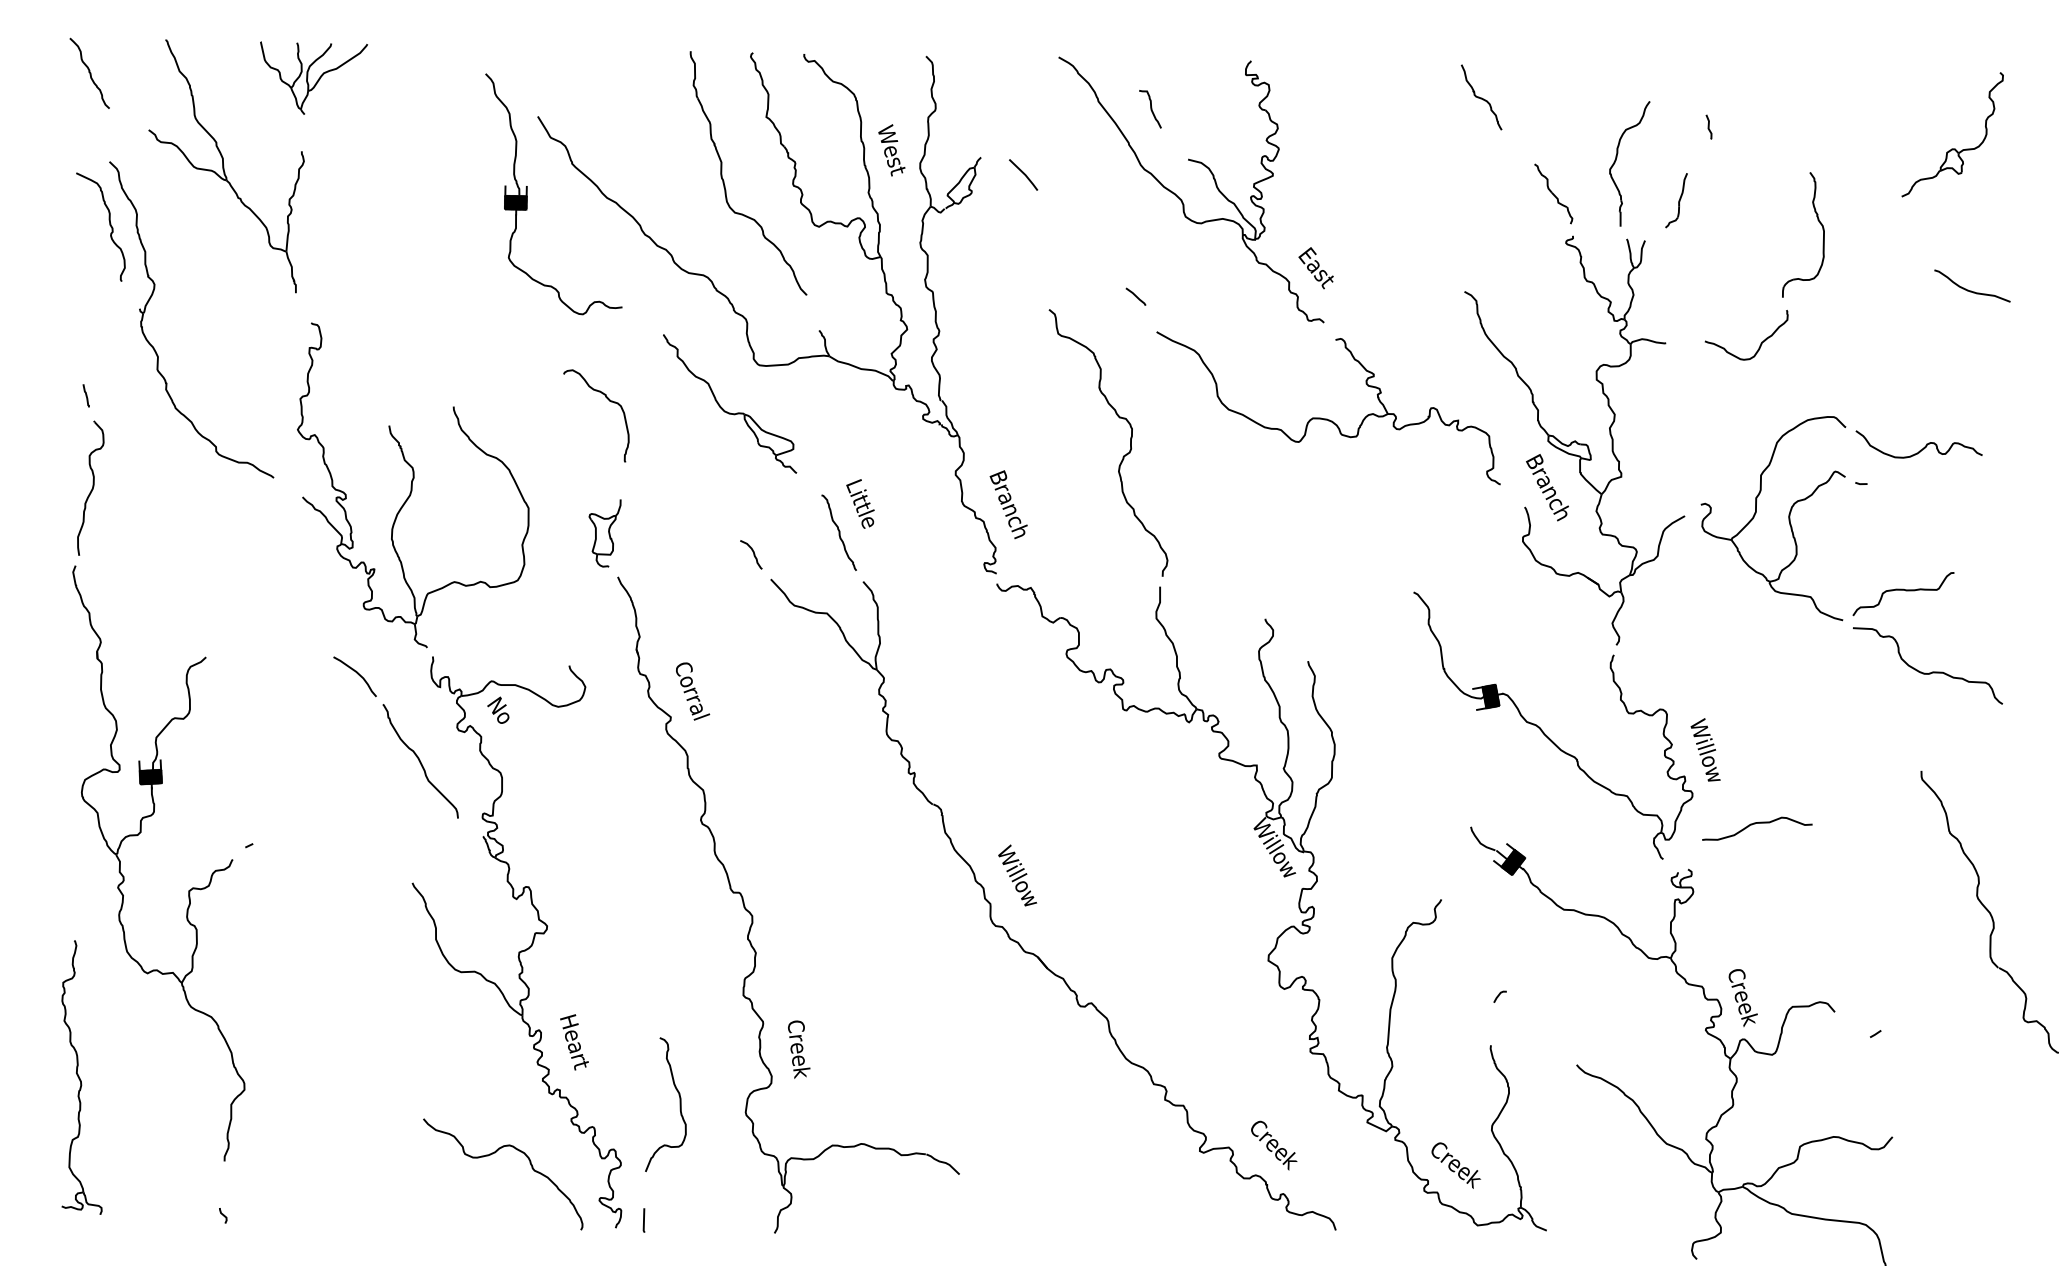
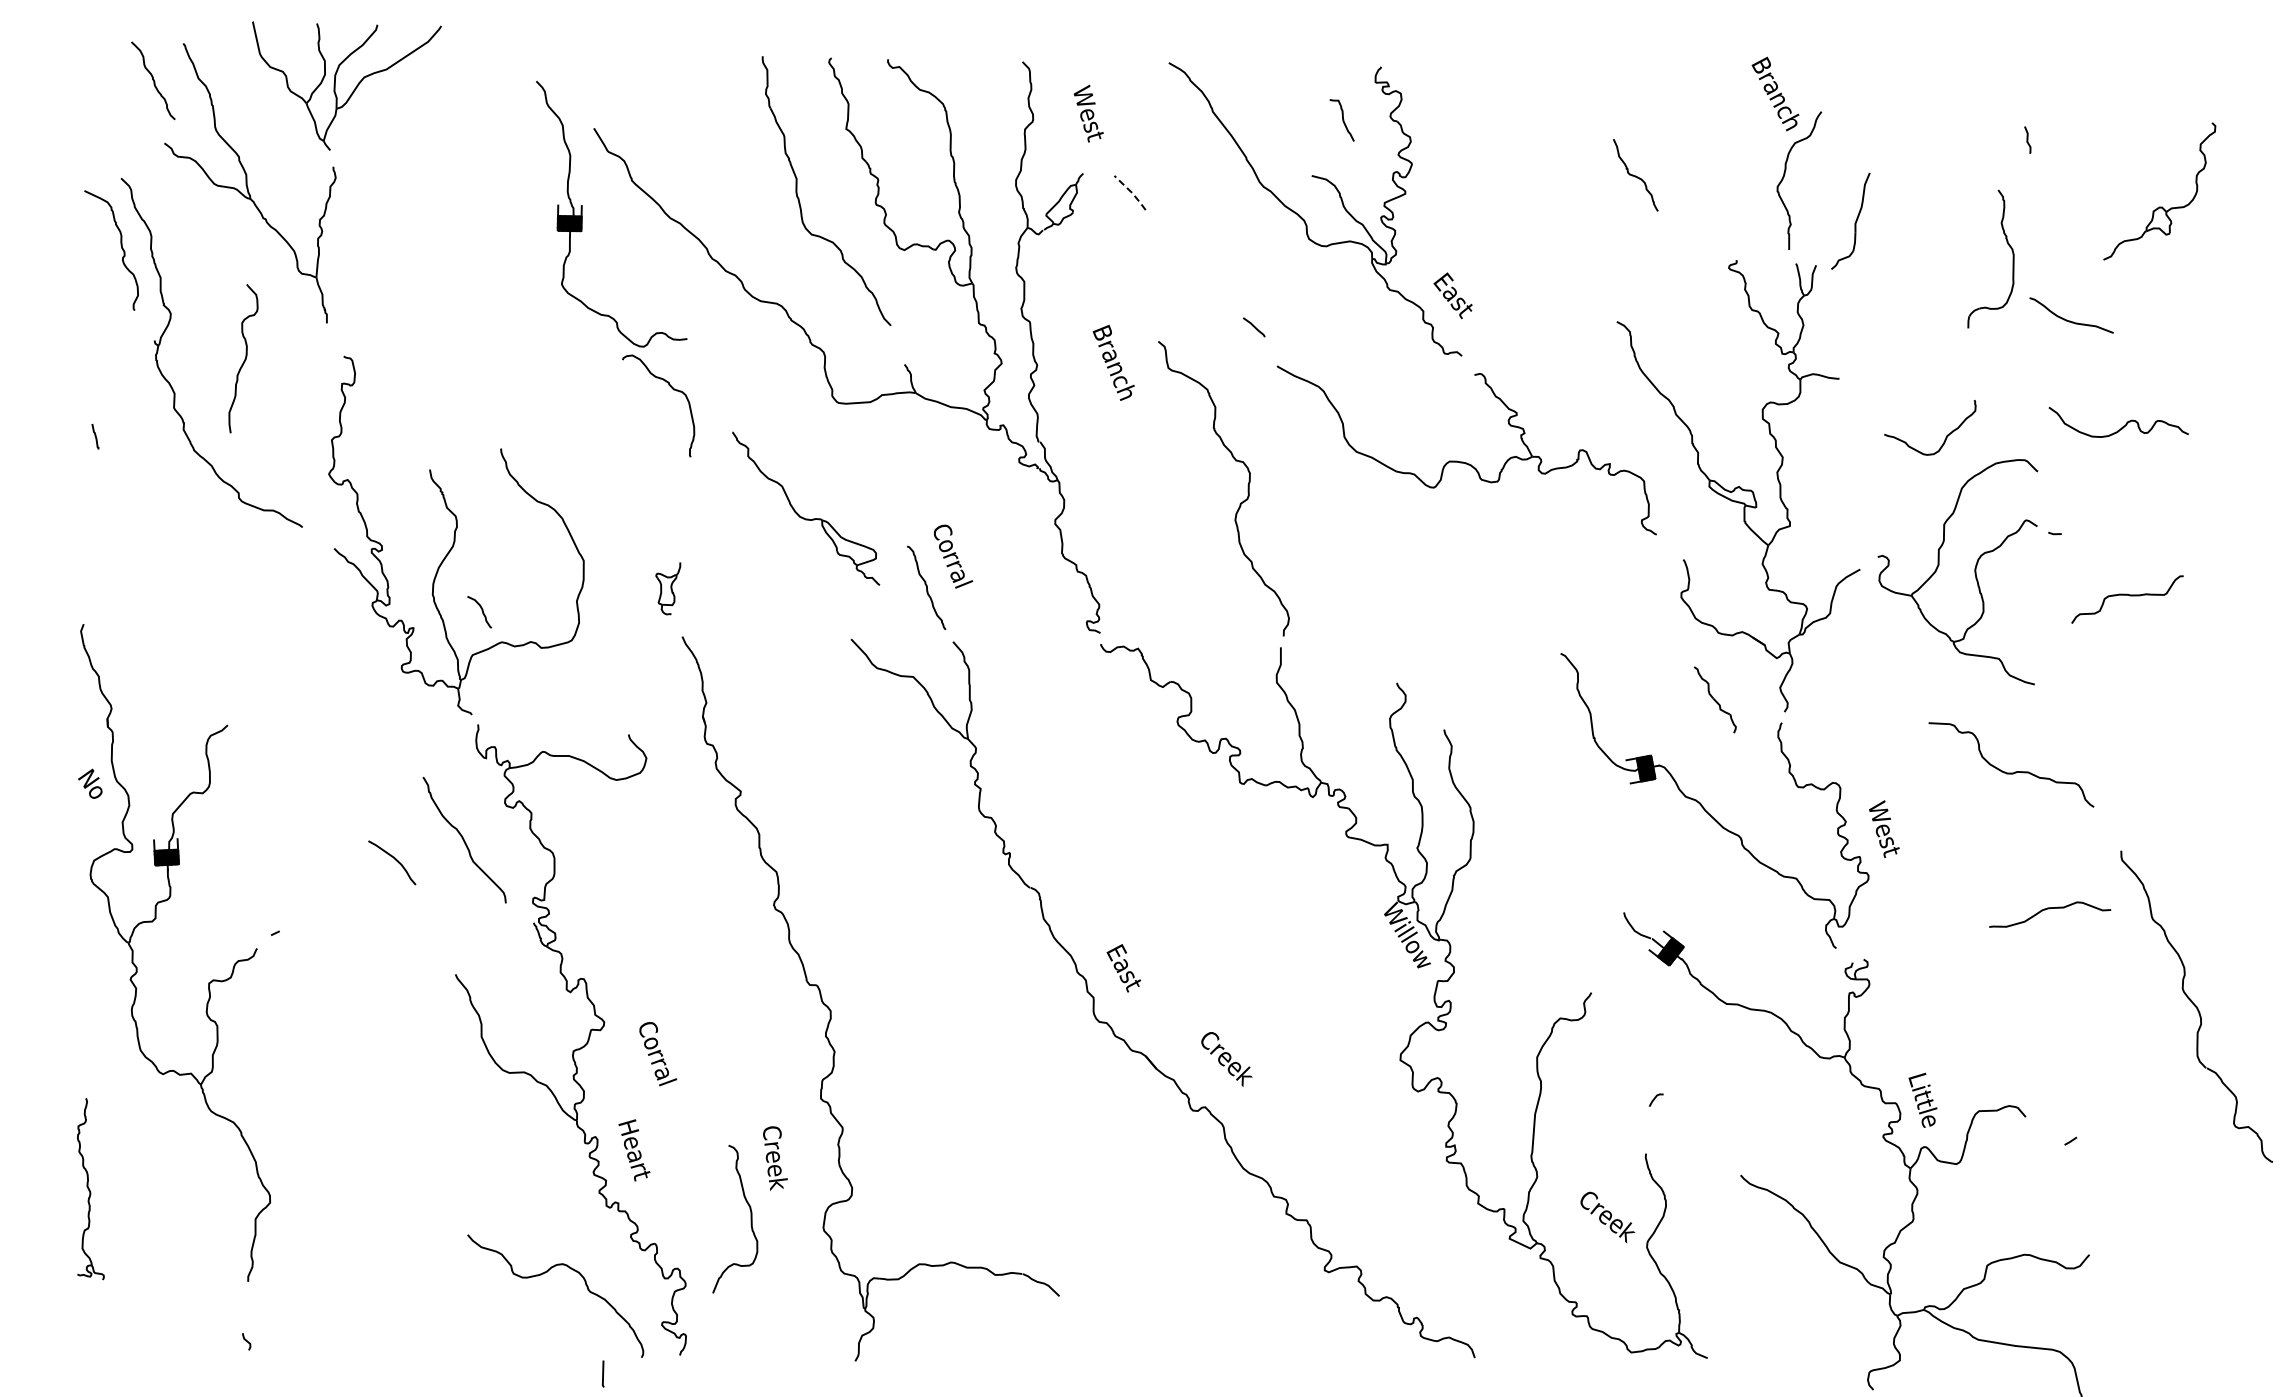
curve: (89, 73) -> (153, 80), moved
part: (313, 77) -> (346, 85), size x1.6
curve: (1481, 97) -> (1635, 175), moved
curve: (1150, 109) -> (1342, 120), moved
curve: (1708, 126) -> (2027, 139), moved
part: (1952, 148) -> (2159, 206), moved
text: (891, 150) -> (1088, 113), moved
line: (1025, 175) -> (1132, 193), solid -> dashed
part: (1553, 193) -> (1715, 699), moved
part: (1676, 199) -> (1850, 220), size x1.6
curve: (1971, 290) -> (2070, 320), moved
curve: (1761, 342) -> (1946, 435), moved
curve: (609, 401) -> (673, 390), moved
part: (726, 411) -> (802, 516), moved
curve: (1923, 447) -> (2123, 425), moved
text: (1547, 487) -> (1775, 93), moved
part: (90, 488) -> (243, 358), moved
text: (863, 504) -> (953, 556), Little -> Corral
text: (1008, 504) -> (1113, 362), moved
part: (605, 533) -> (668, 588), size x0.7
curve: (753, 553) -> (481, 610), moved
curve: (1905, 591) -> (2129, 596), moved
curve: (1927, 672) -> (2011, 772), moved
curve: (357, 673) -> (394, 859), moved
text: (693, 691) -> (658, 1054), moved
text: (498, 710) -> (90, 783), moved
text: (1705, 749) -> (1882, 827), Willow -> West
curve: (1756, 824) -> (2049, 909), moved
text: (1017, 875) -> (1123, 966), Willow -> East
text: (1743, 998) -> (1924, 1101), Creek -> Little
text: (799, 1049) -> (775, 1158), moved
part: (81, 1076) -> (90, 1188), size x0.6
text: (1273, 1145) -> (1226, 1059), moved
text: (1456, 1164) -> (1607, 1216), moved
line: (644, 1220) -> (603, 1373), moved

